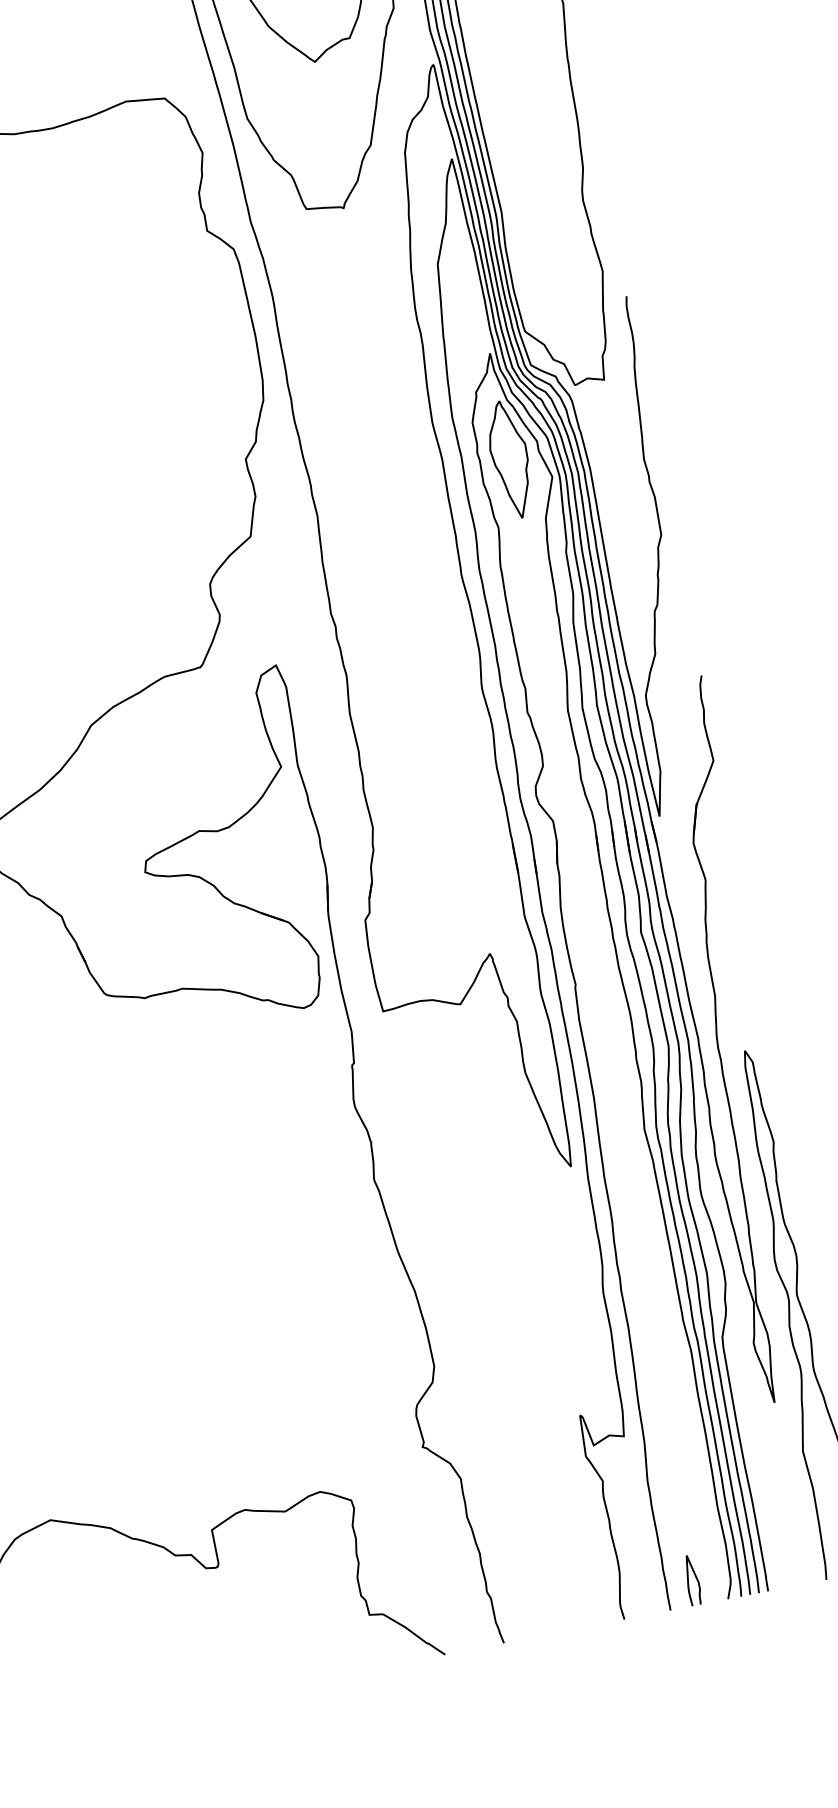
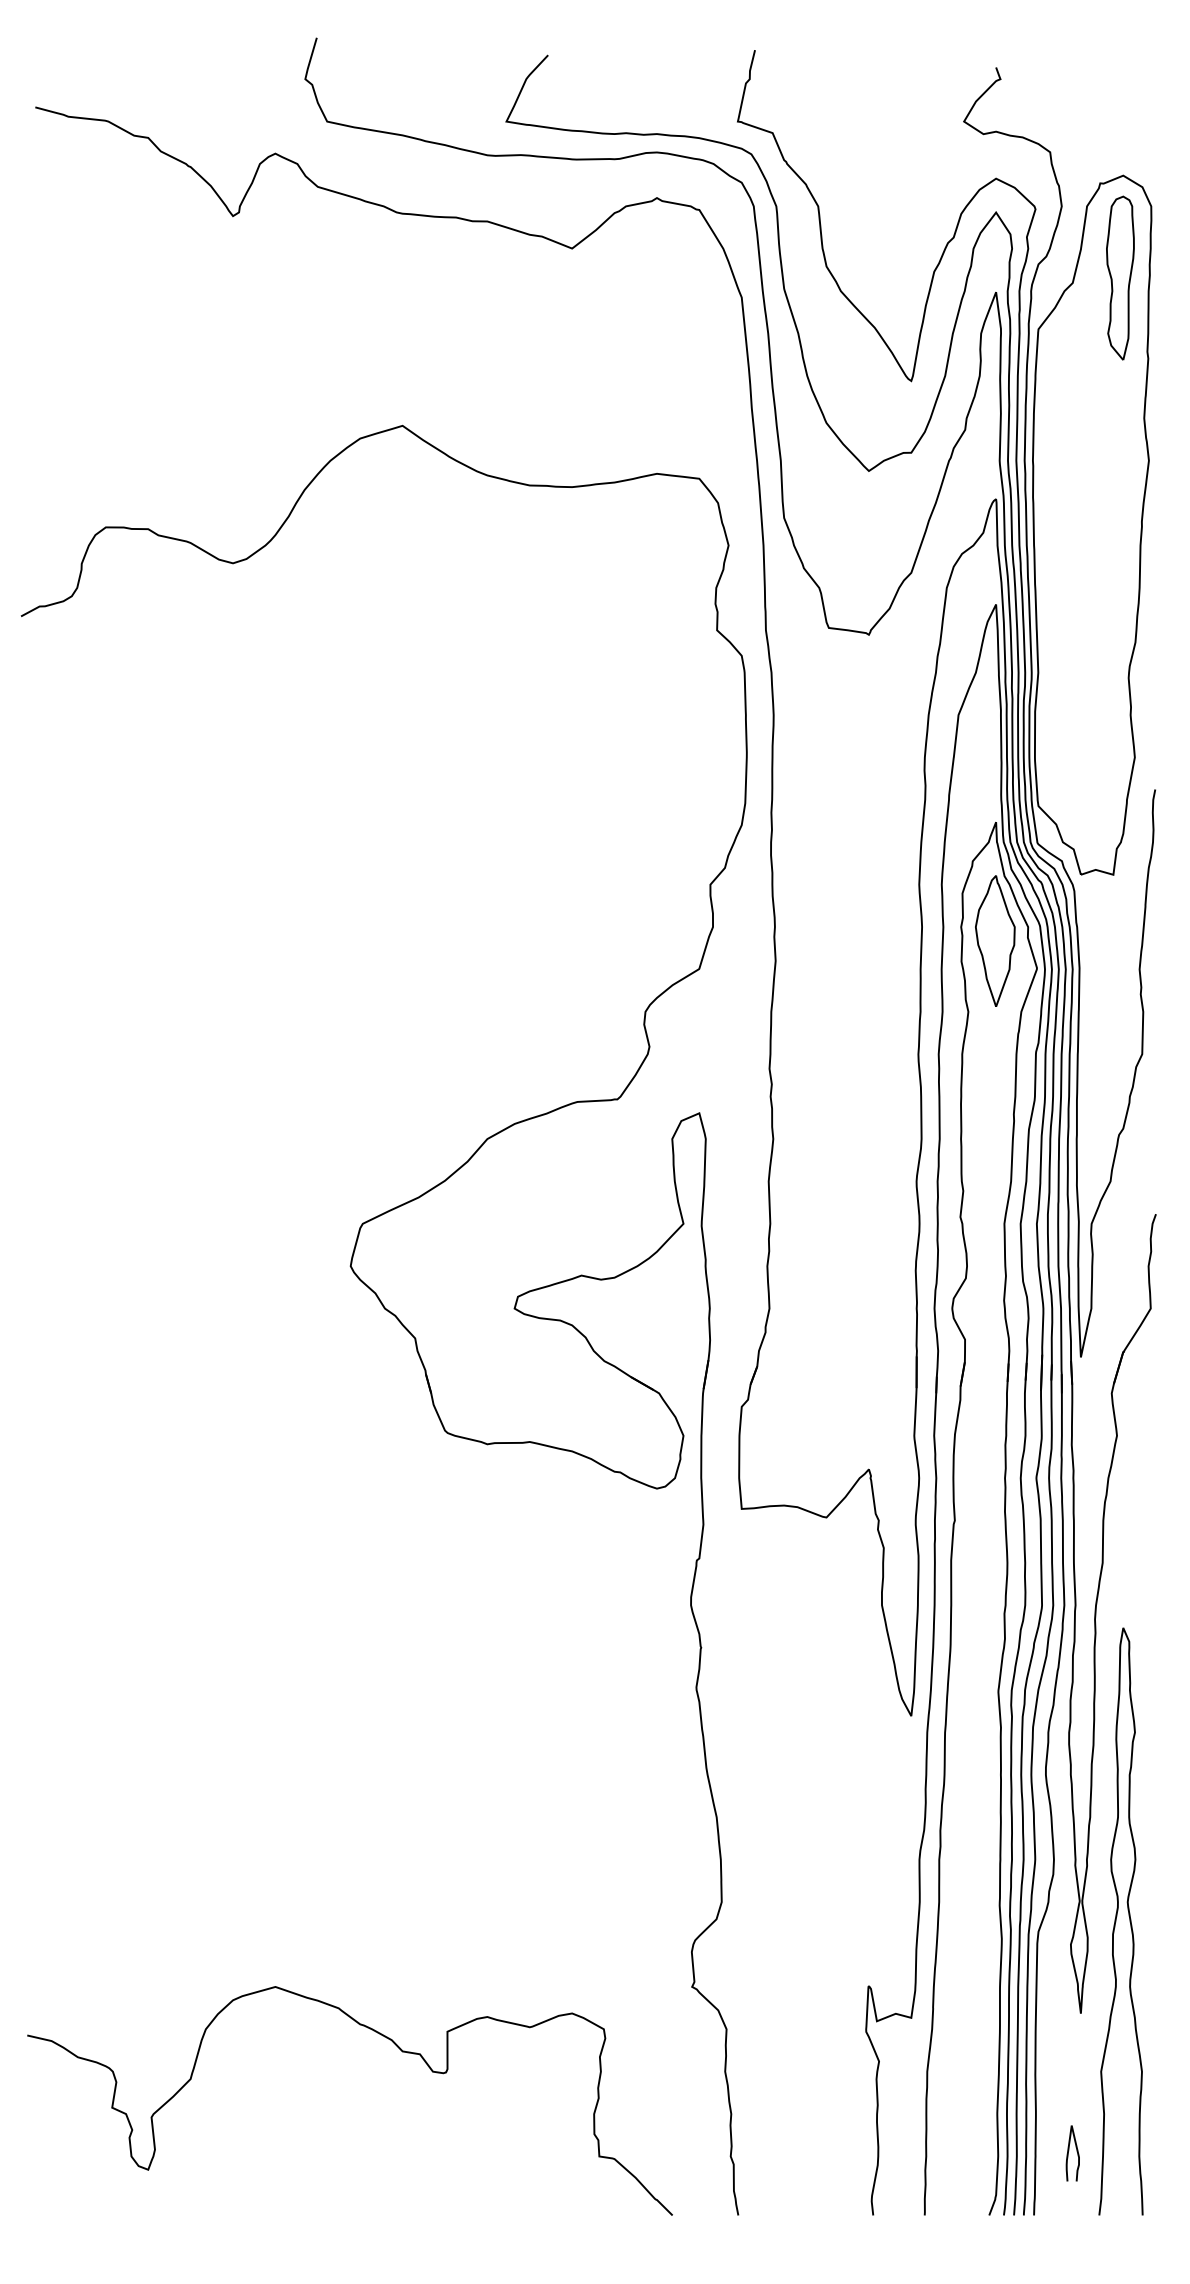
curve: (688, 1581) -> (1068, 2153), moved

